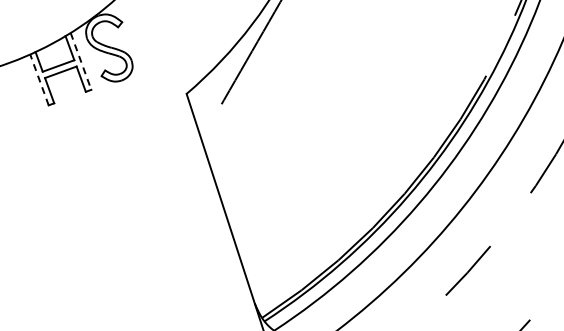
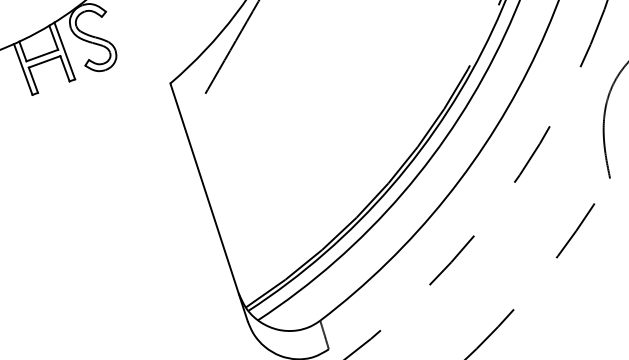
line: (80, 61) -> (64, 51), dashed -> solid
line: (39, 79) -> (23, 69), dashed -> solid

